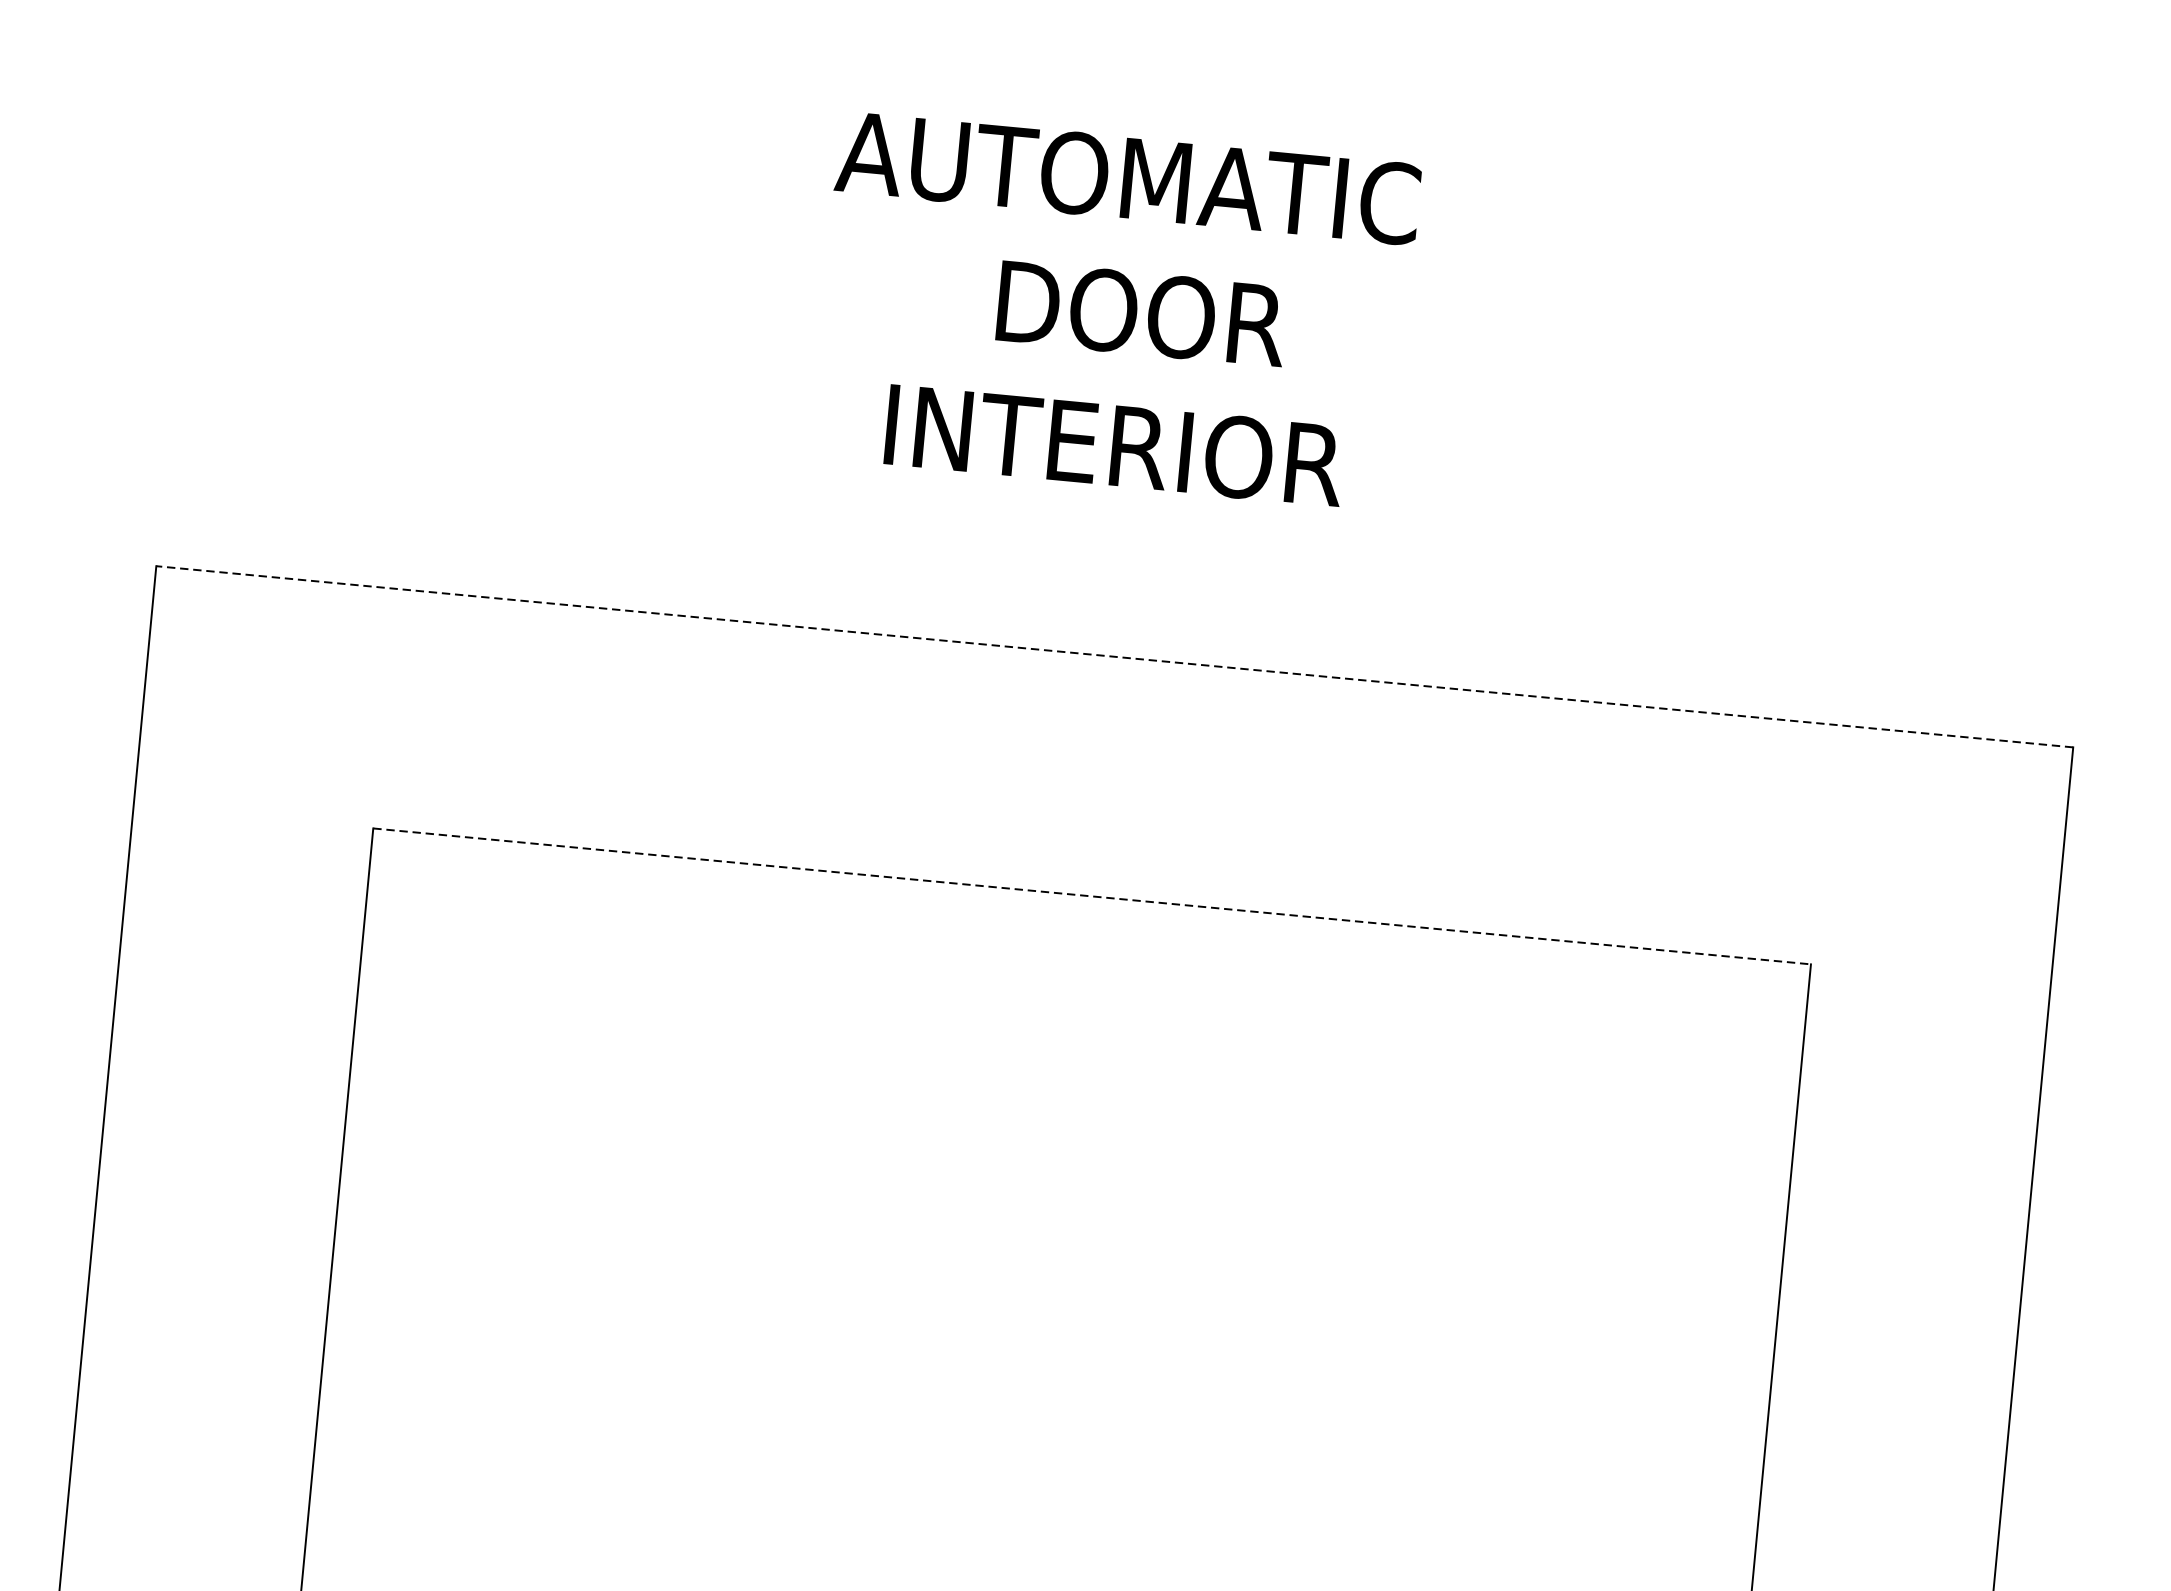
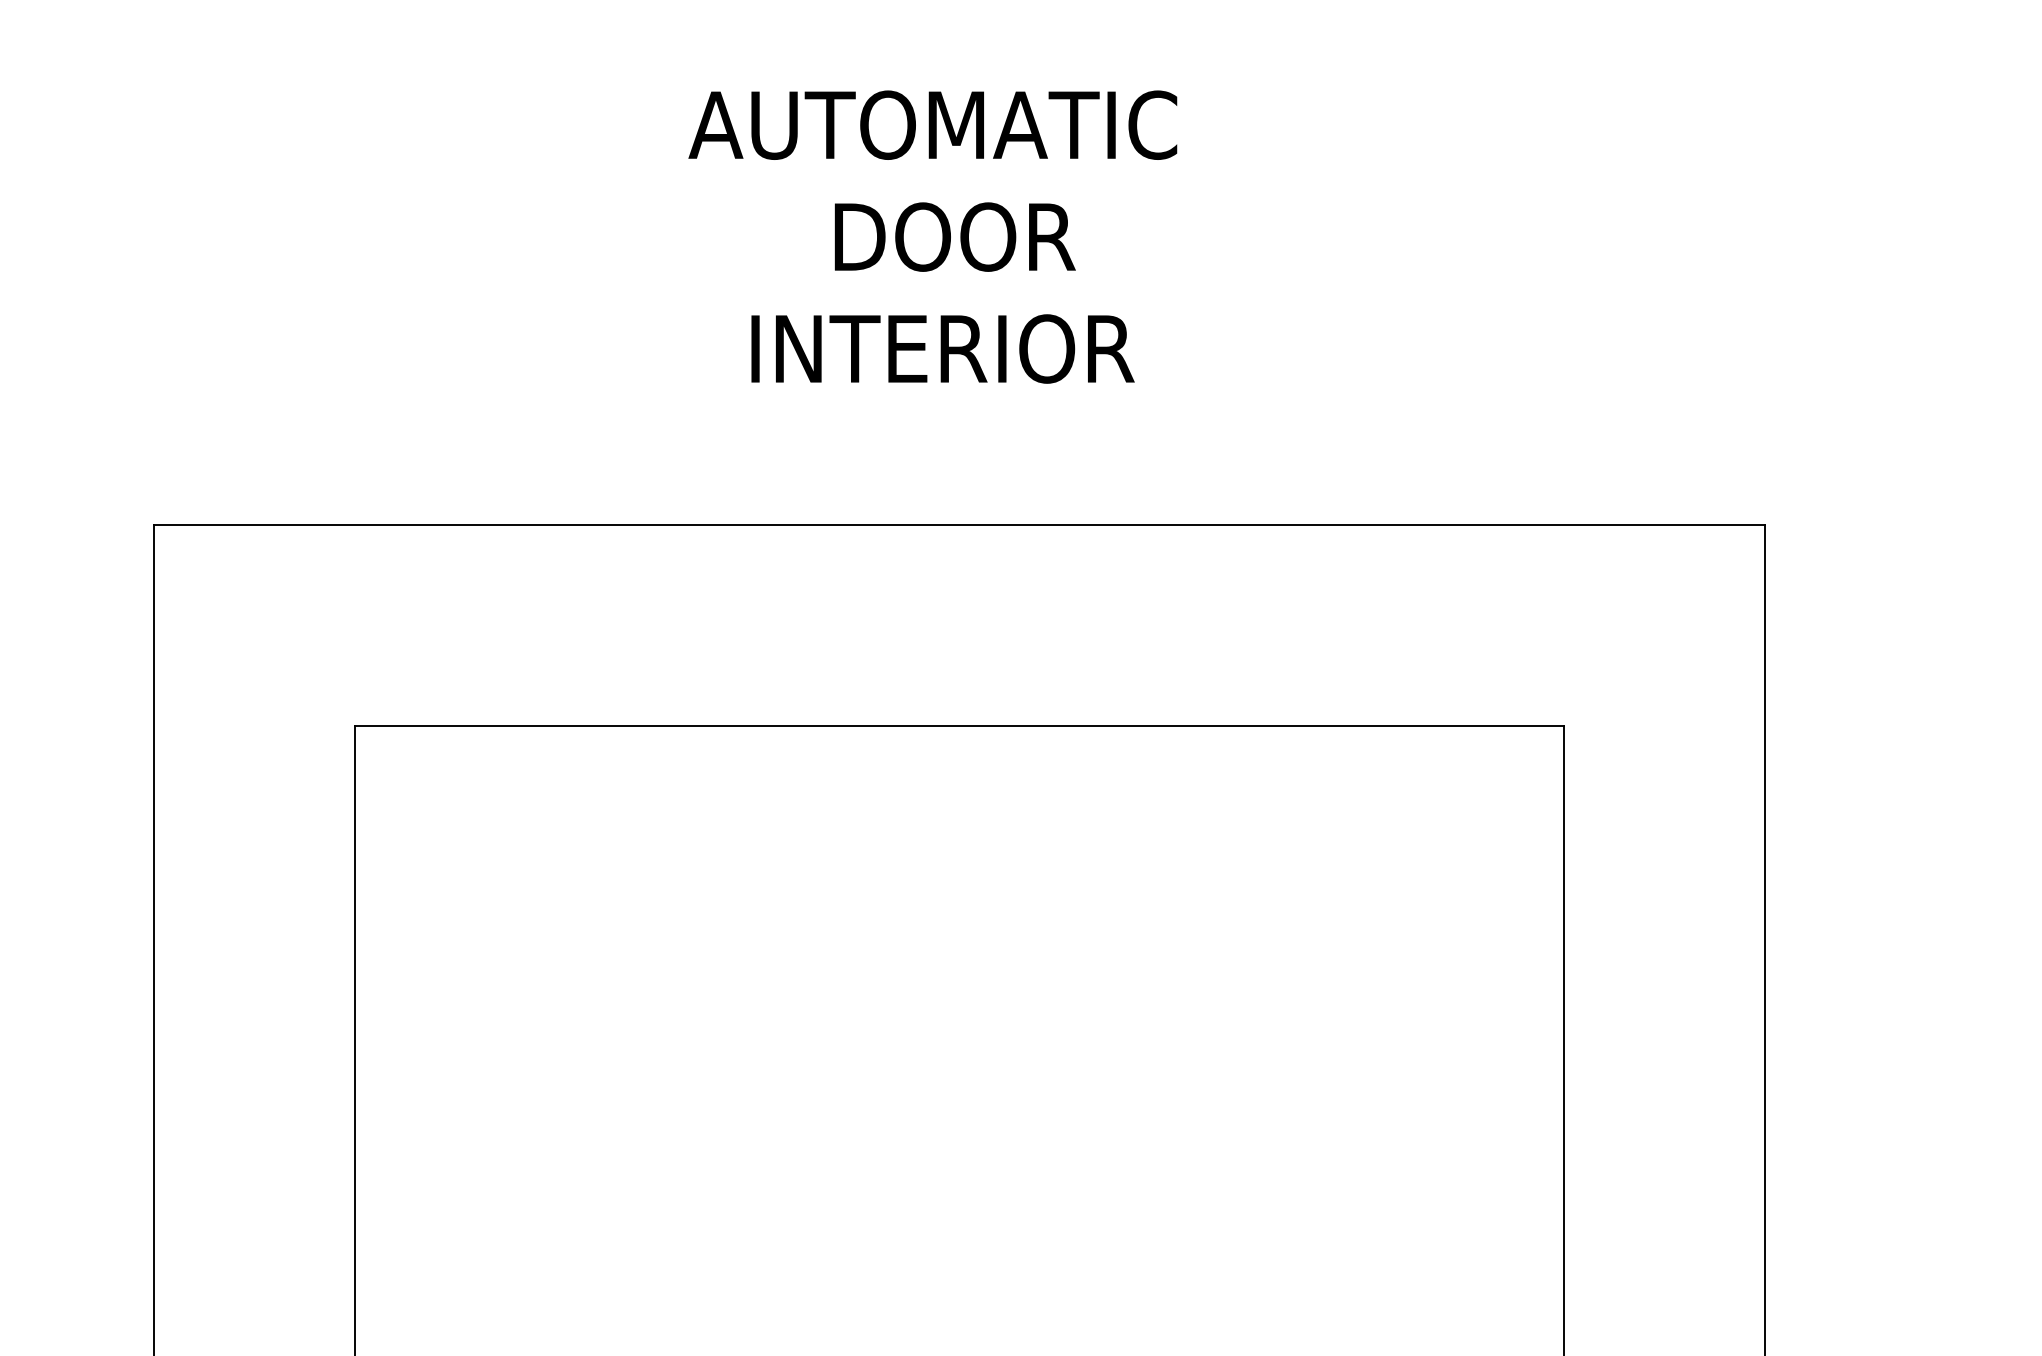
line: (1114, 656) -> (959, 524), dashed -> solid
line: (1093, 896) -> (960, 726), dashed -> solid

